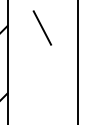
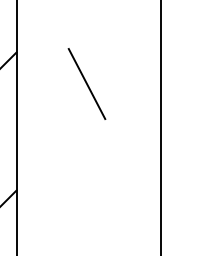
line: (41, 27) -> (85, 82), moved

